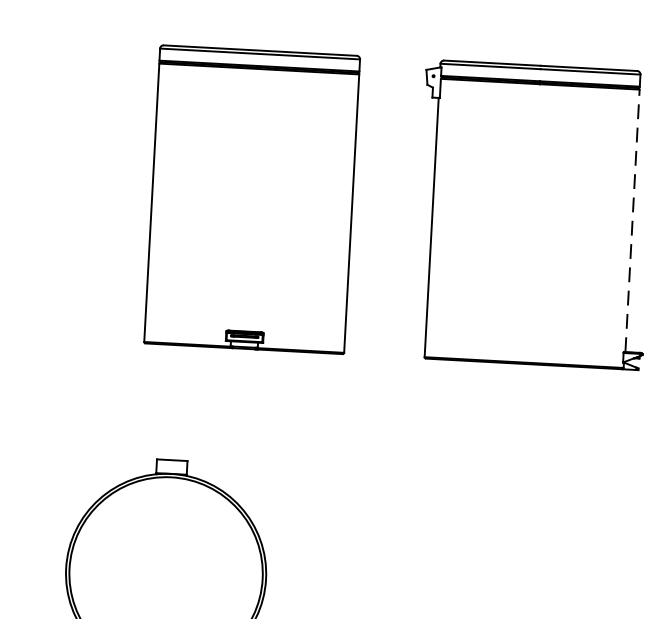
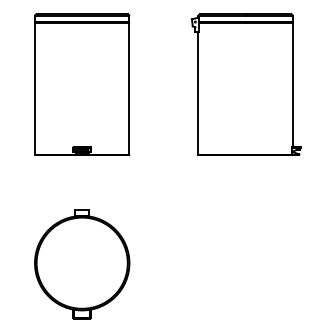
part: (252, 199) -> (82, 84), moved
line: (631, 221) -> (292, 85), dashed -> solid

